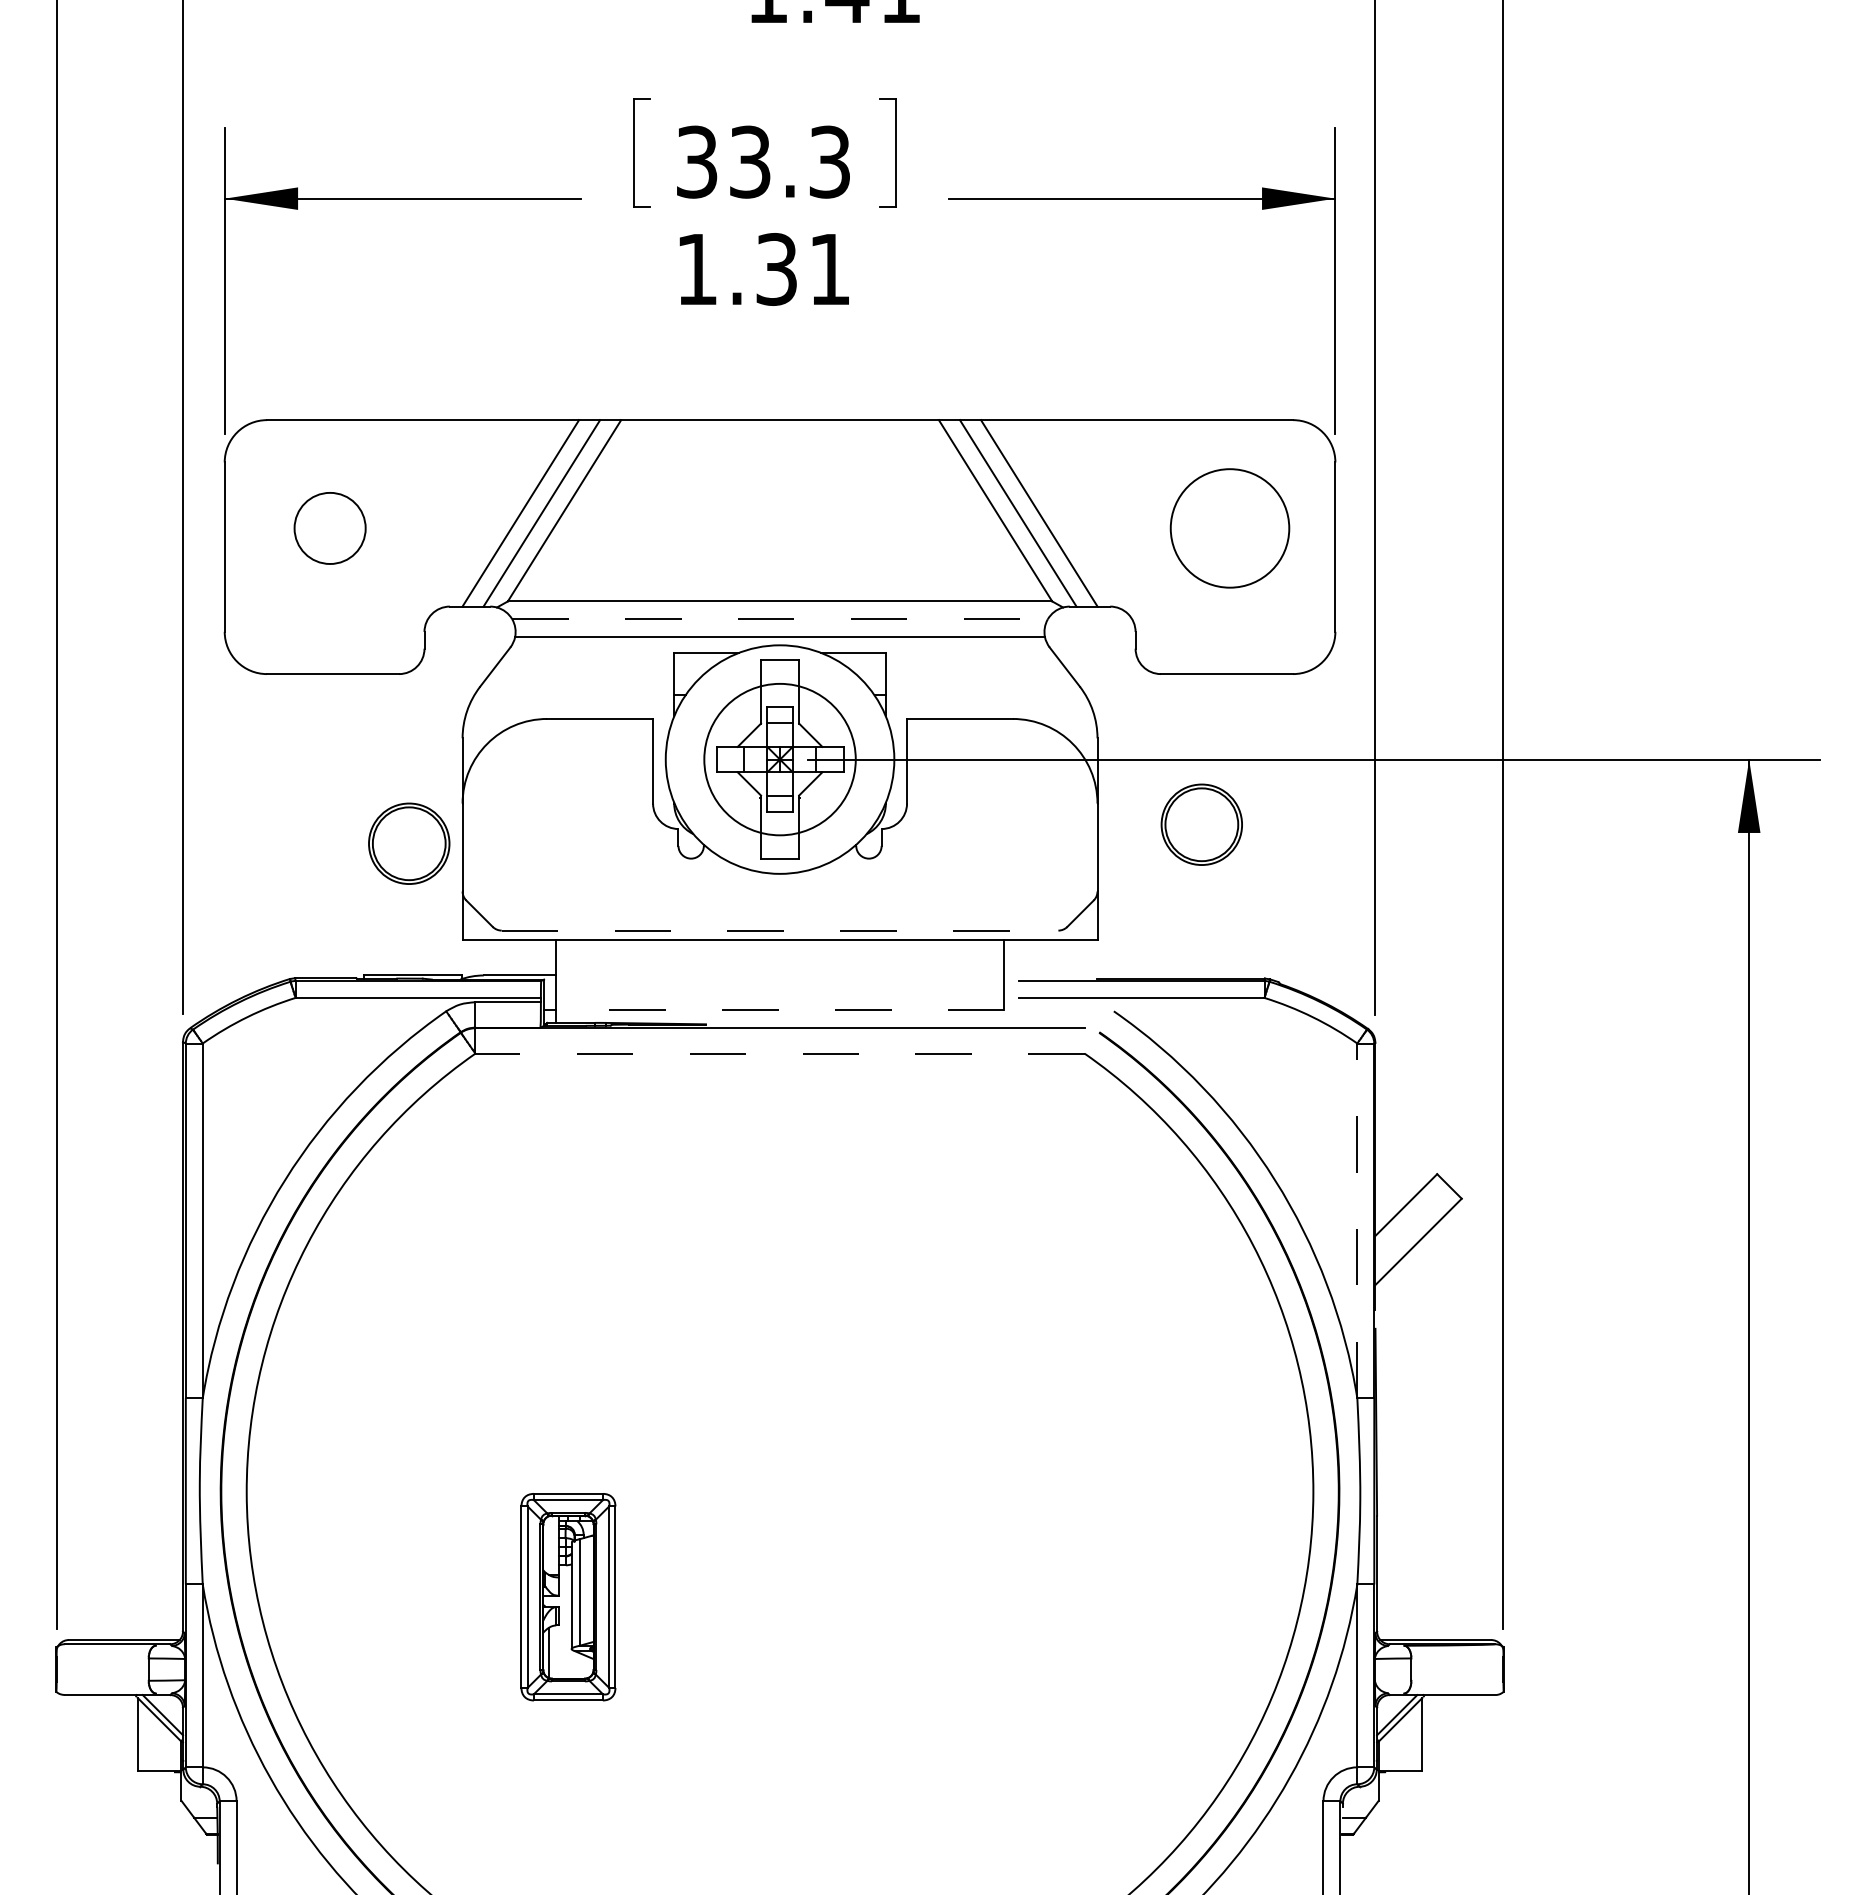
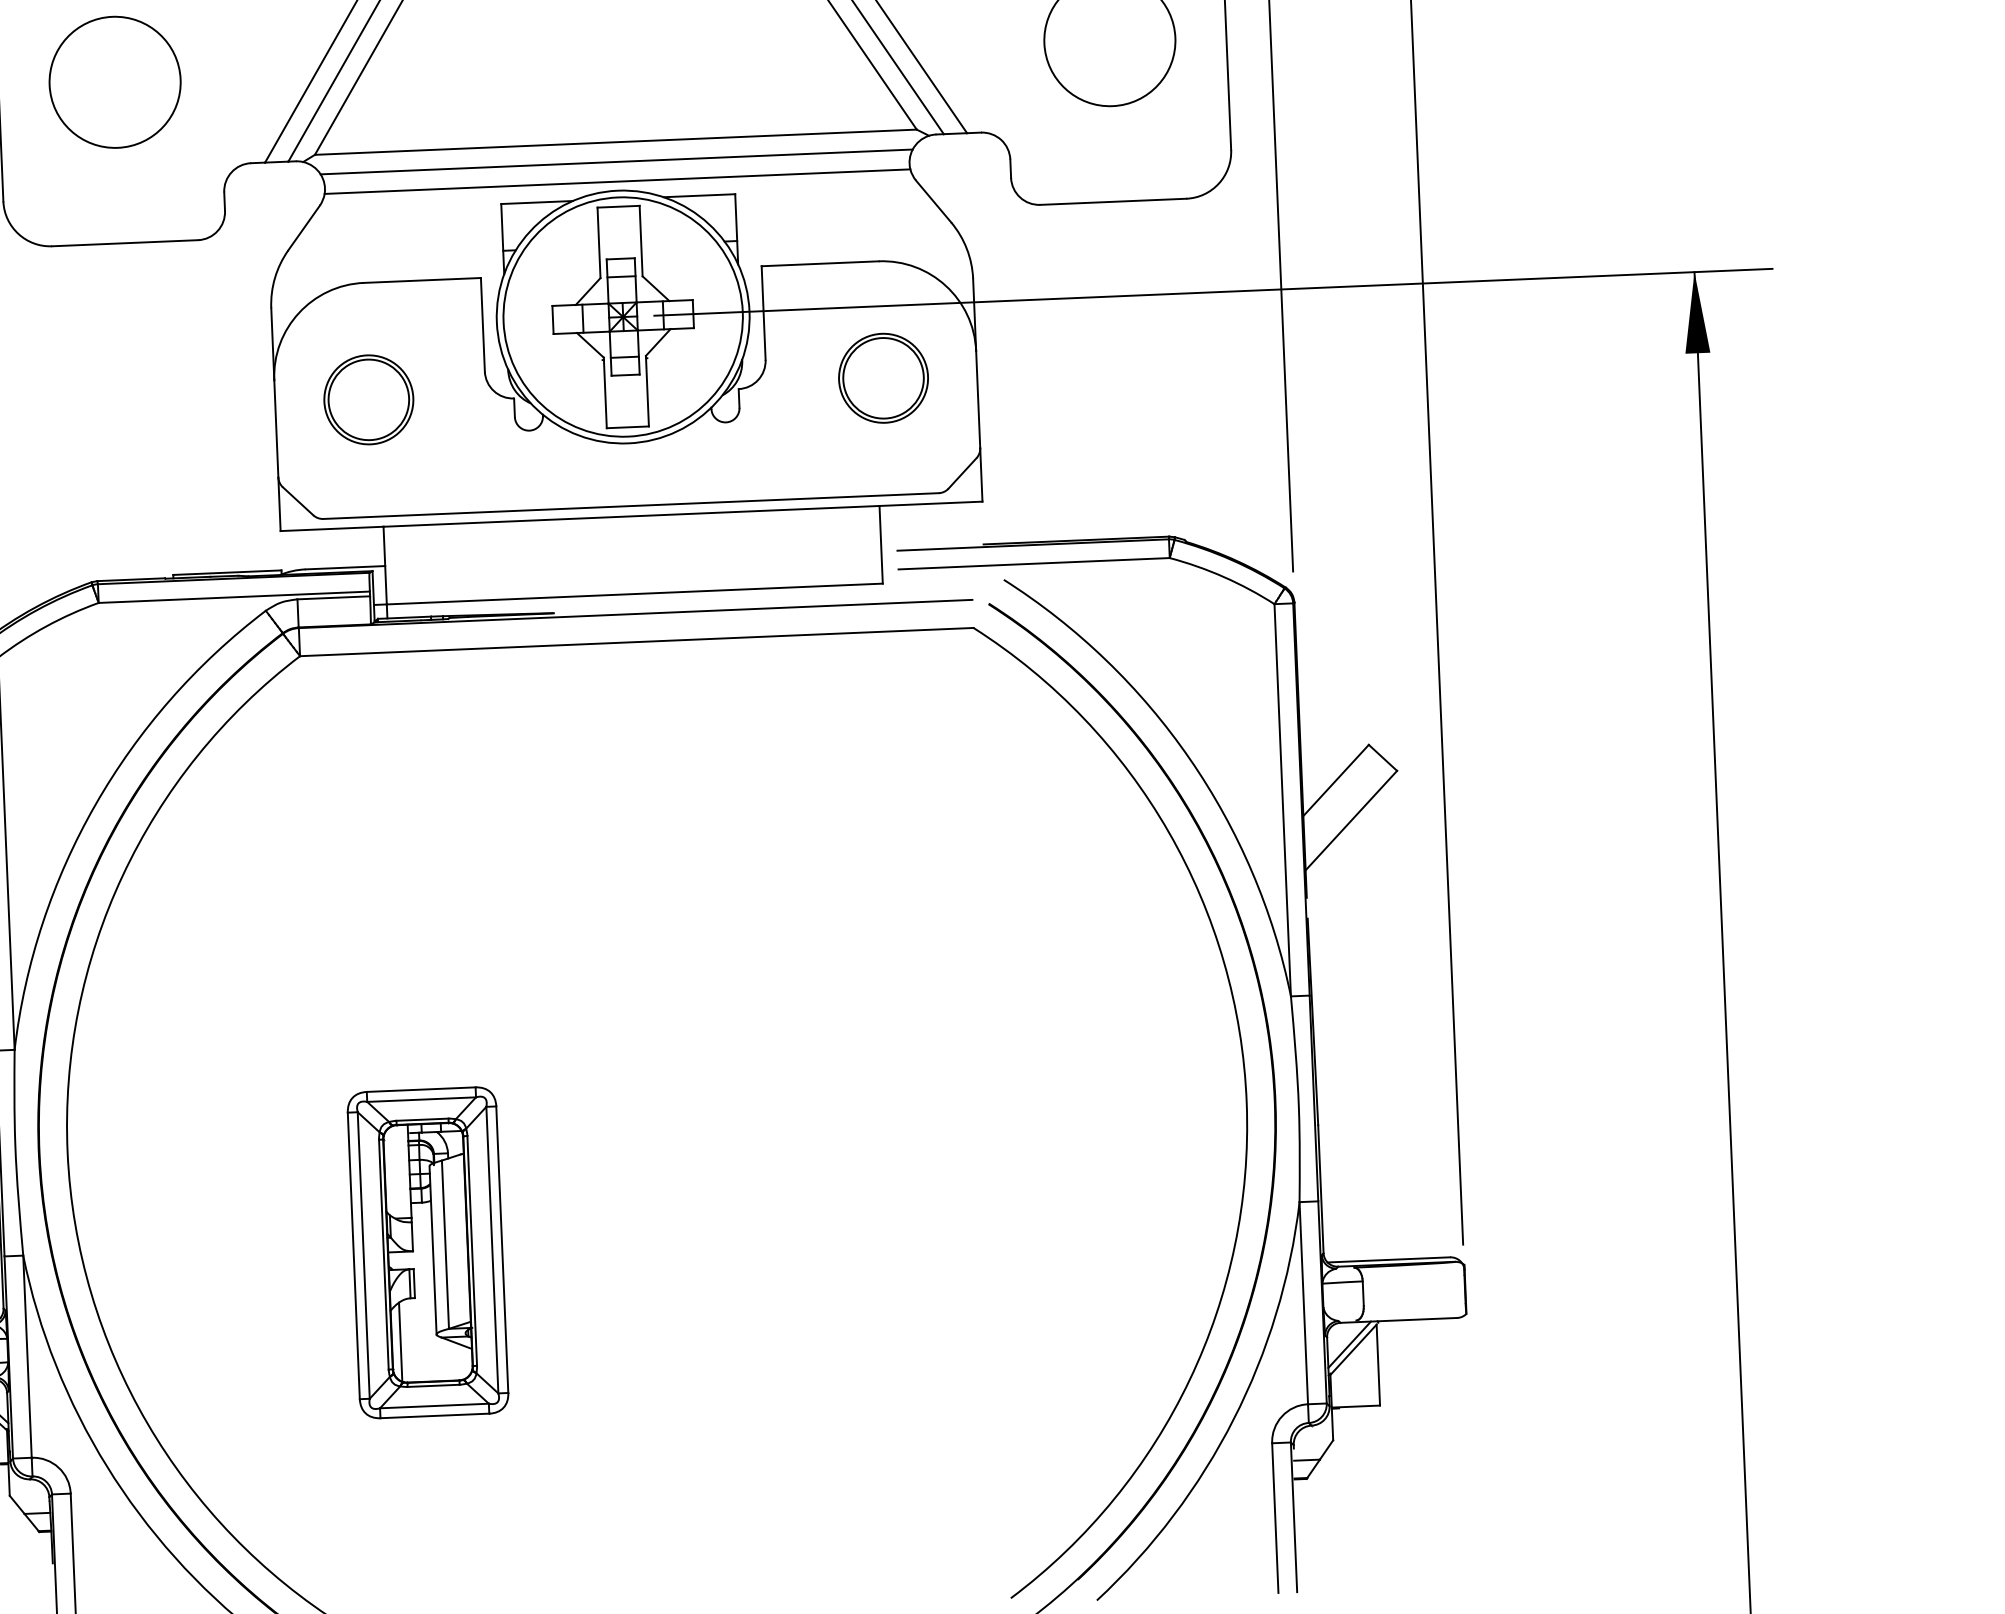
circle: (329, 528) -> (114, 82), size x1.67
line: (780, 619) -> (617, 162), dashed -> solid
circle: (779, 759) -> (622, 316), size x1.43
part: (1201, 824) -> (883, 378), moved
part: (409, 843) -> (369, 399), moved
line: (780, 930) -> (631, 505), dashed -> solid
line: (779, 1010) -> (634, 594), dashed -> solid
line: (780, 1053) -> (637, 641), dashed -> solid
line: (1357, 1220) -> (1282, 799), dashed -> solid
part: (568, 1596) -> (428, 1251), size x1.43

